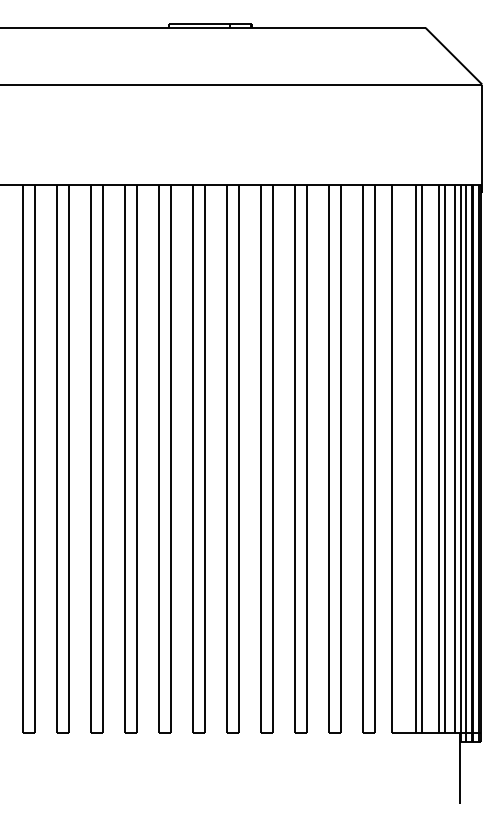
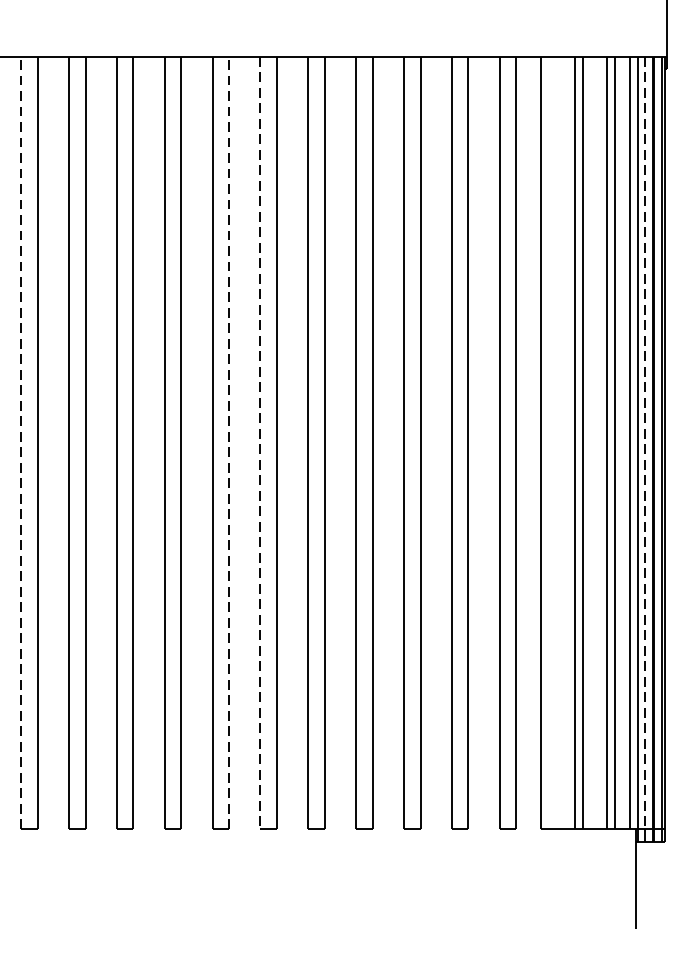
line: (23, 458) -> (21, 442), solid -> dashed
line: (171, 458) -> (229, 442), solid -> dashed
line: (193, 459) -> (260, 444), solid -> dashed
line: (466, 459) -> (645, 444), solid -> dashed

